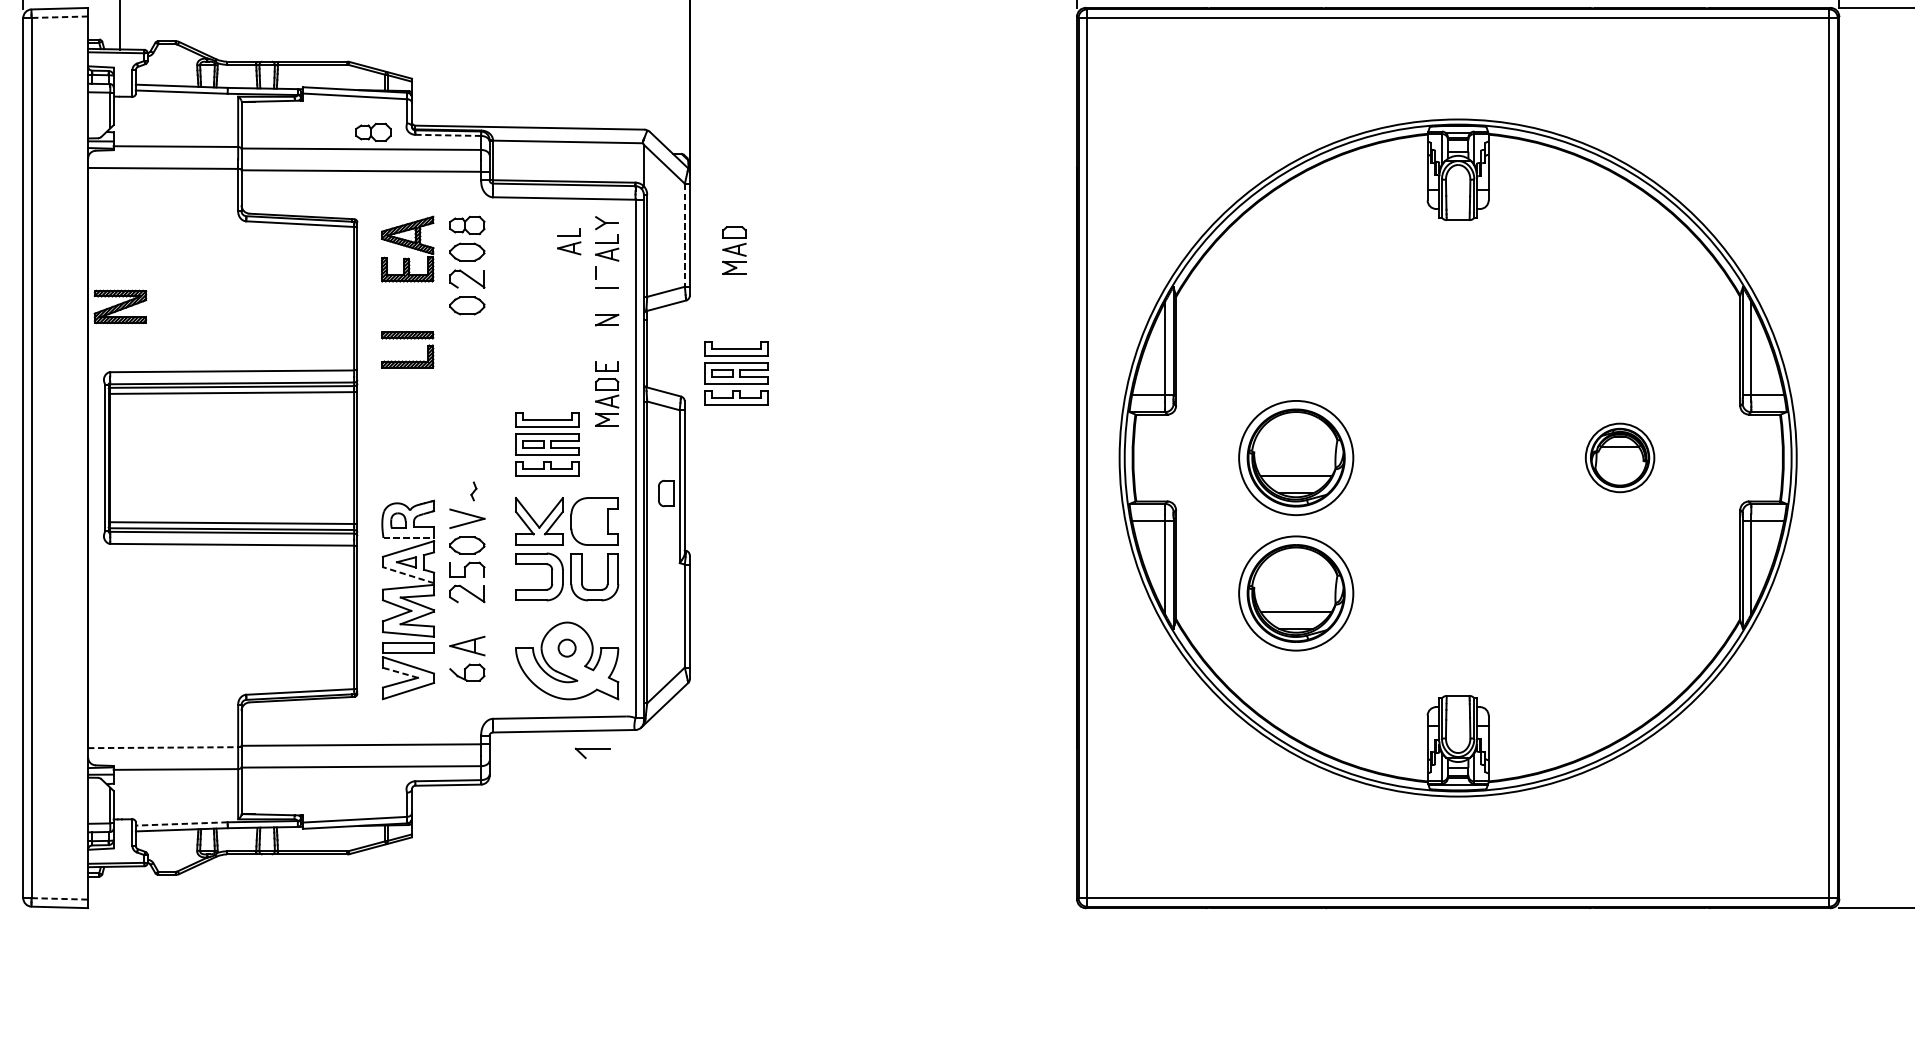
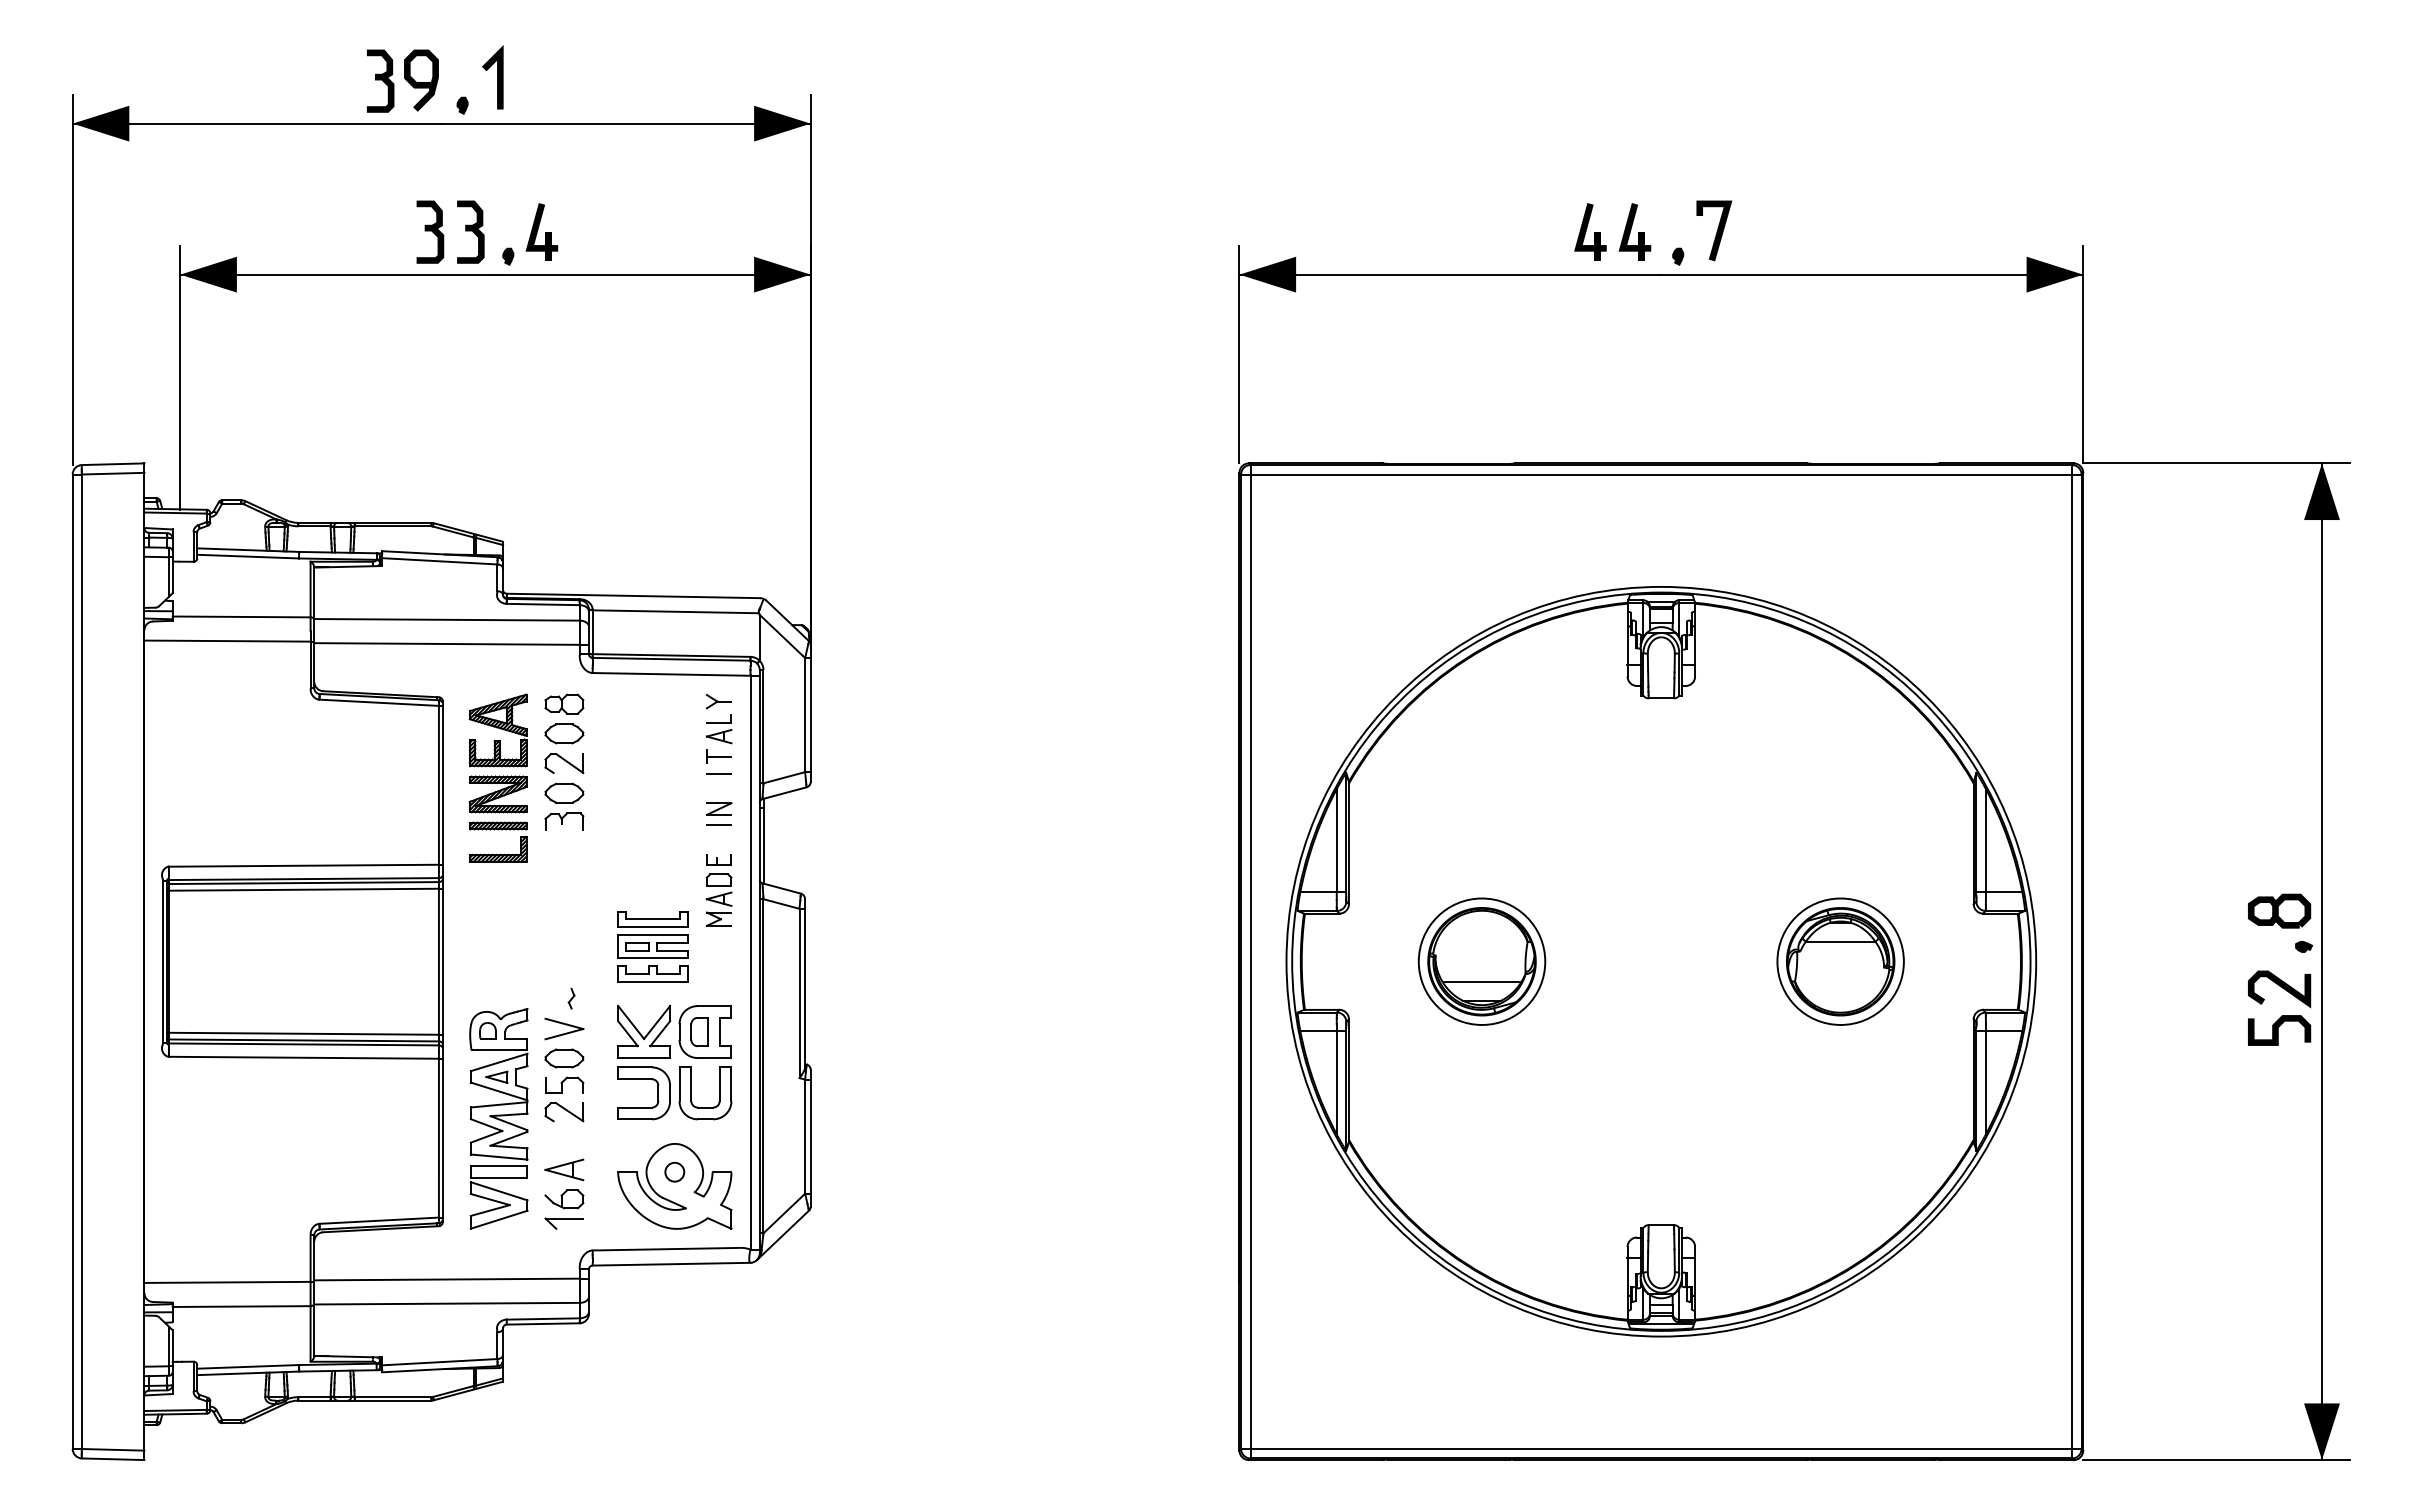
line: (59, 17) -> (112, 473), dashed -> solid
part: (373, 131) -> (460, 600), removed
line: (447, 135) -> (542, 604), dashed -> solid
line: (685, 235) -> (805, 715), dashed -> solid
part: (568, 241) -> (676, 722), removed
part: (733, 250) -> (859, 731), removed
line: (606, 272) -> (718, 756), added
part: (119, 306) -> (497, 794), moved
part: (467, 331) -> (564, 821), added
line: (606, 334) -> (718, 825), added
part: (735, 372) -> (861, 867), removed
part: (1619, 457) -> (1840, 961), size x1.67
part: (666, 493) -> (699, 1031), moved
line: (408, 538) -> (499, 1050), dashed -> solid
line: (408, 575) -> (499, 1091), dashed -> solid
part: (1295, 593) -> (1481, 1111), removed
line: (399, 672) -> (489, 1199), dashed -> solid
line: (163, 747) -> (227, 1282), dashed -> solid
part: (592, 753) -> (563, 1223), moved
line: (182, 823) -> (248, 1366), dashed -> solid
line: (60, 898) -> (113, 1449), dashed -> solid

